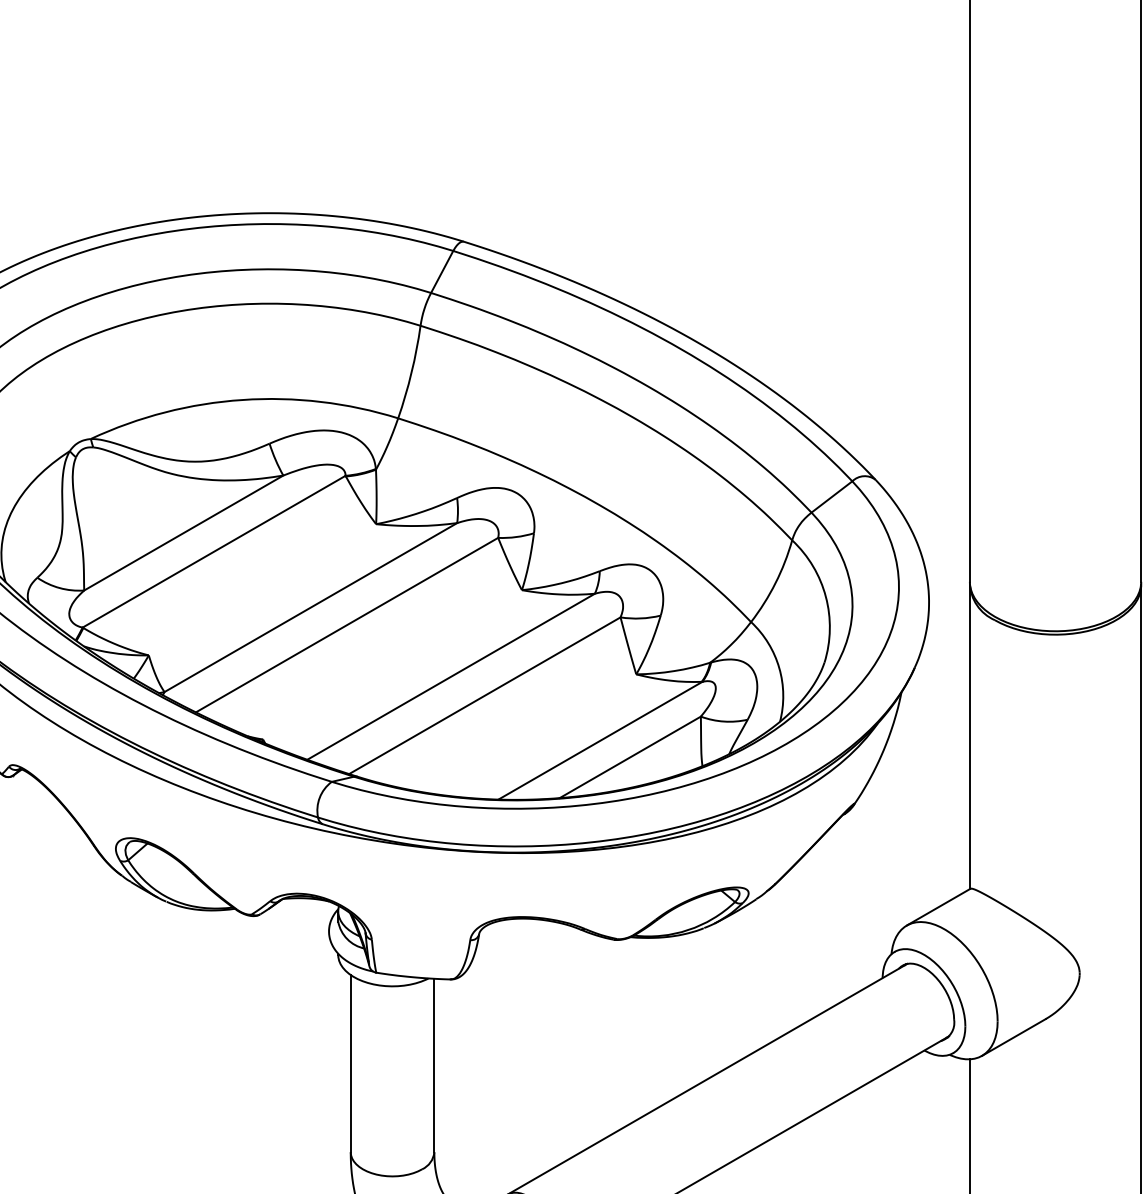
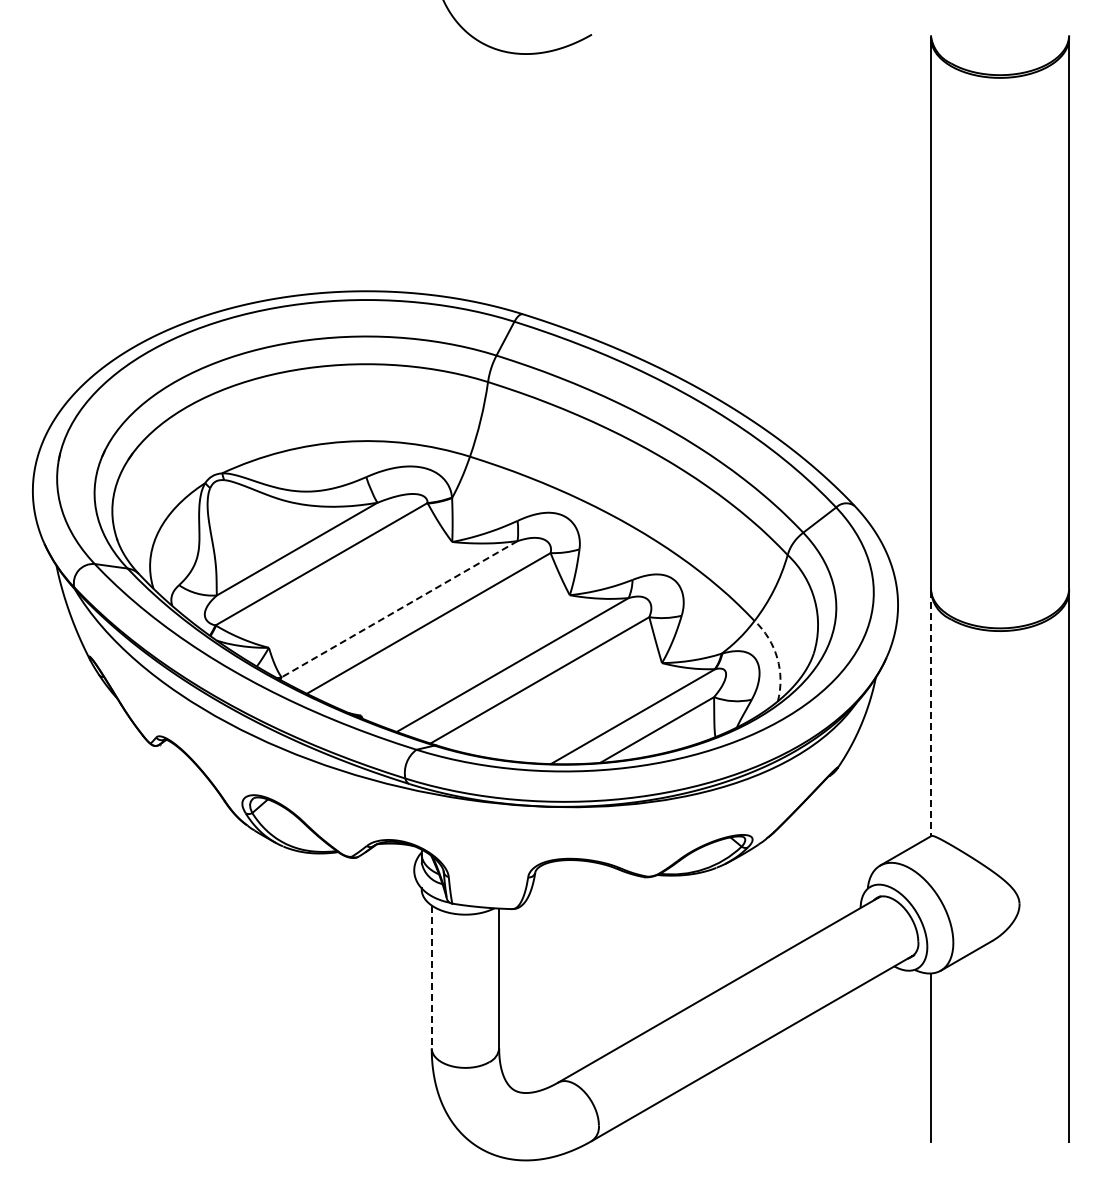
line: (310, 607) -> (399, 609), solid -> dashed
arc: (779, 668) -> (777, 658), solid -> dashed
line: (969, 736) -> (930, 713), solid -> dashed
line: (350, 1064) -> (431, 977), solid -> dashed

